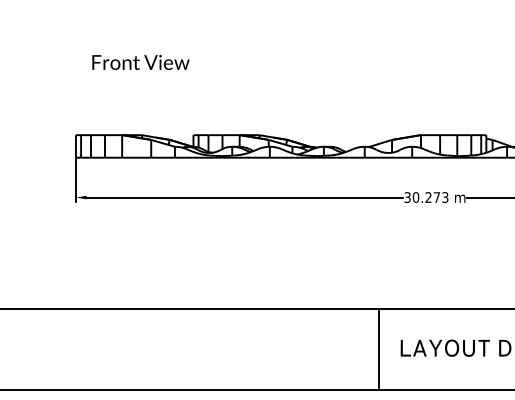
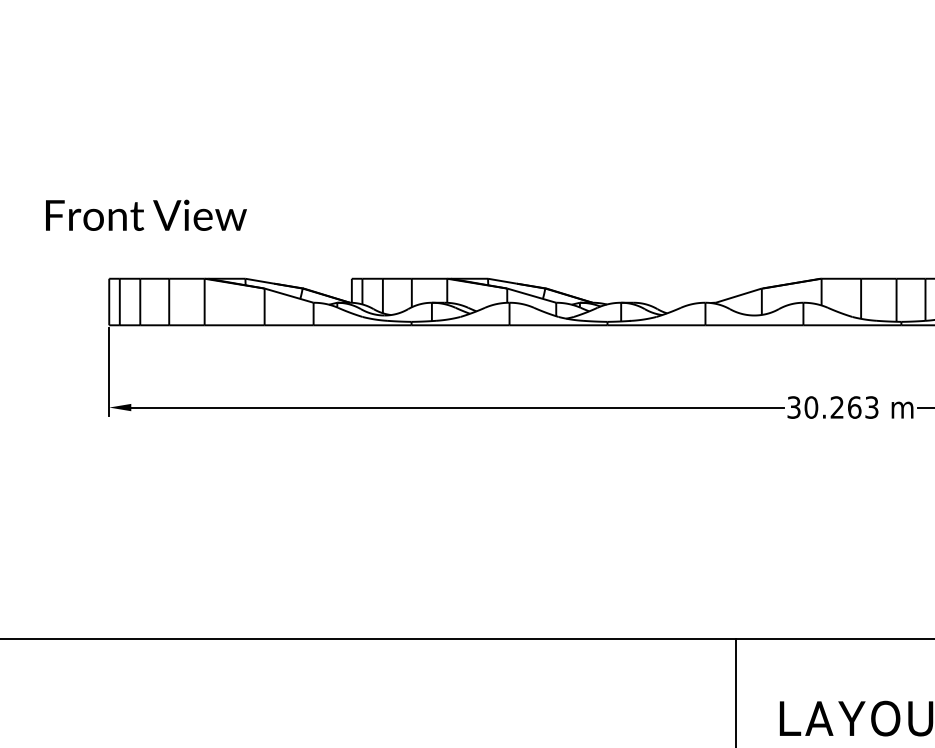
text: (140, 62) -> (145, 215), moved
text: (436, 197) -> (853, 407), 30.273 -> 30.263

